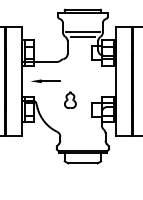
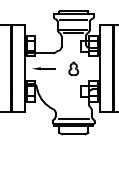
line: (82, 20) -> (73, 20), added
part: (70, 99) -> (73, 68), moved
line: (82, 144) -> (73, 119), added

